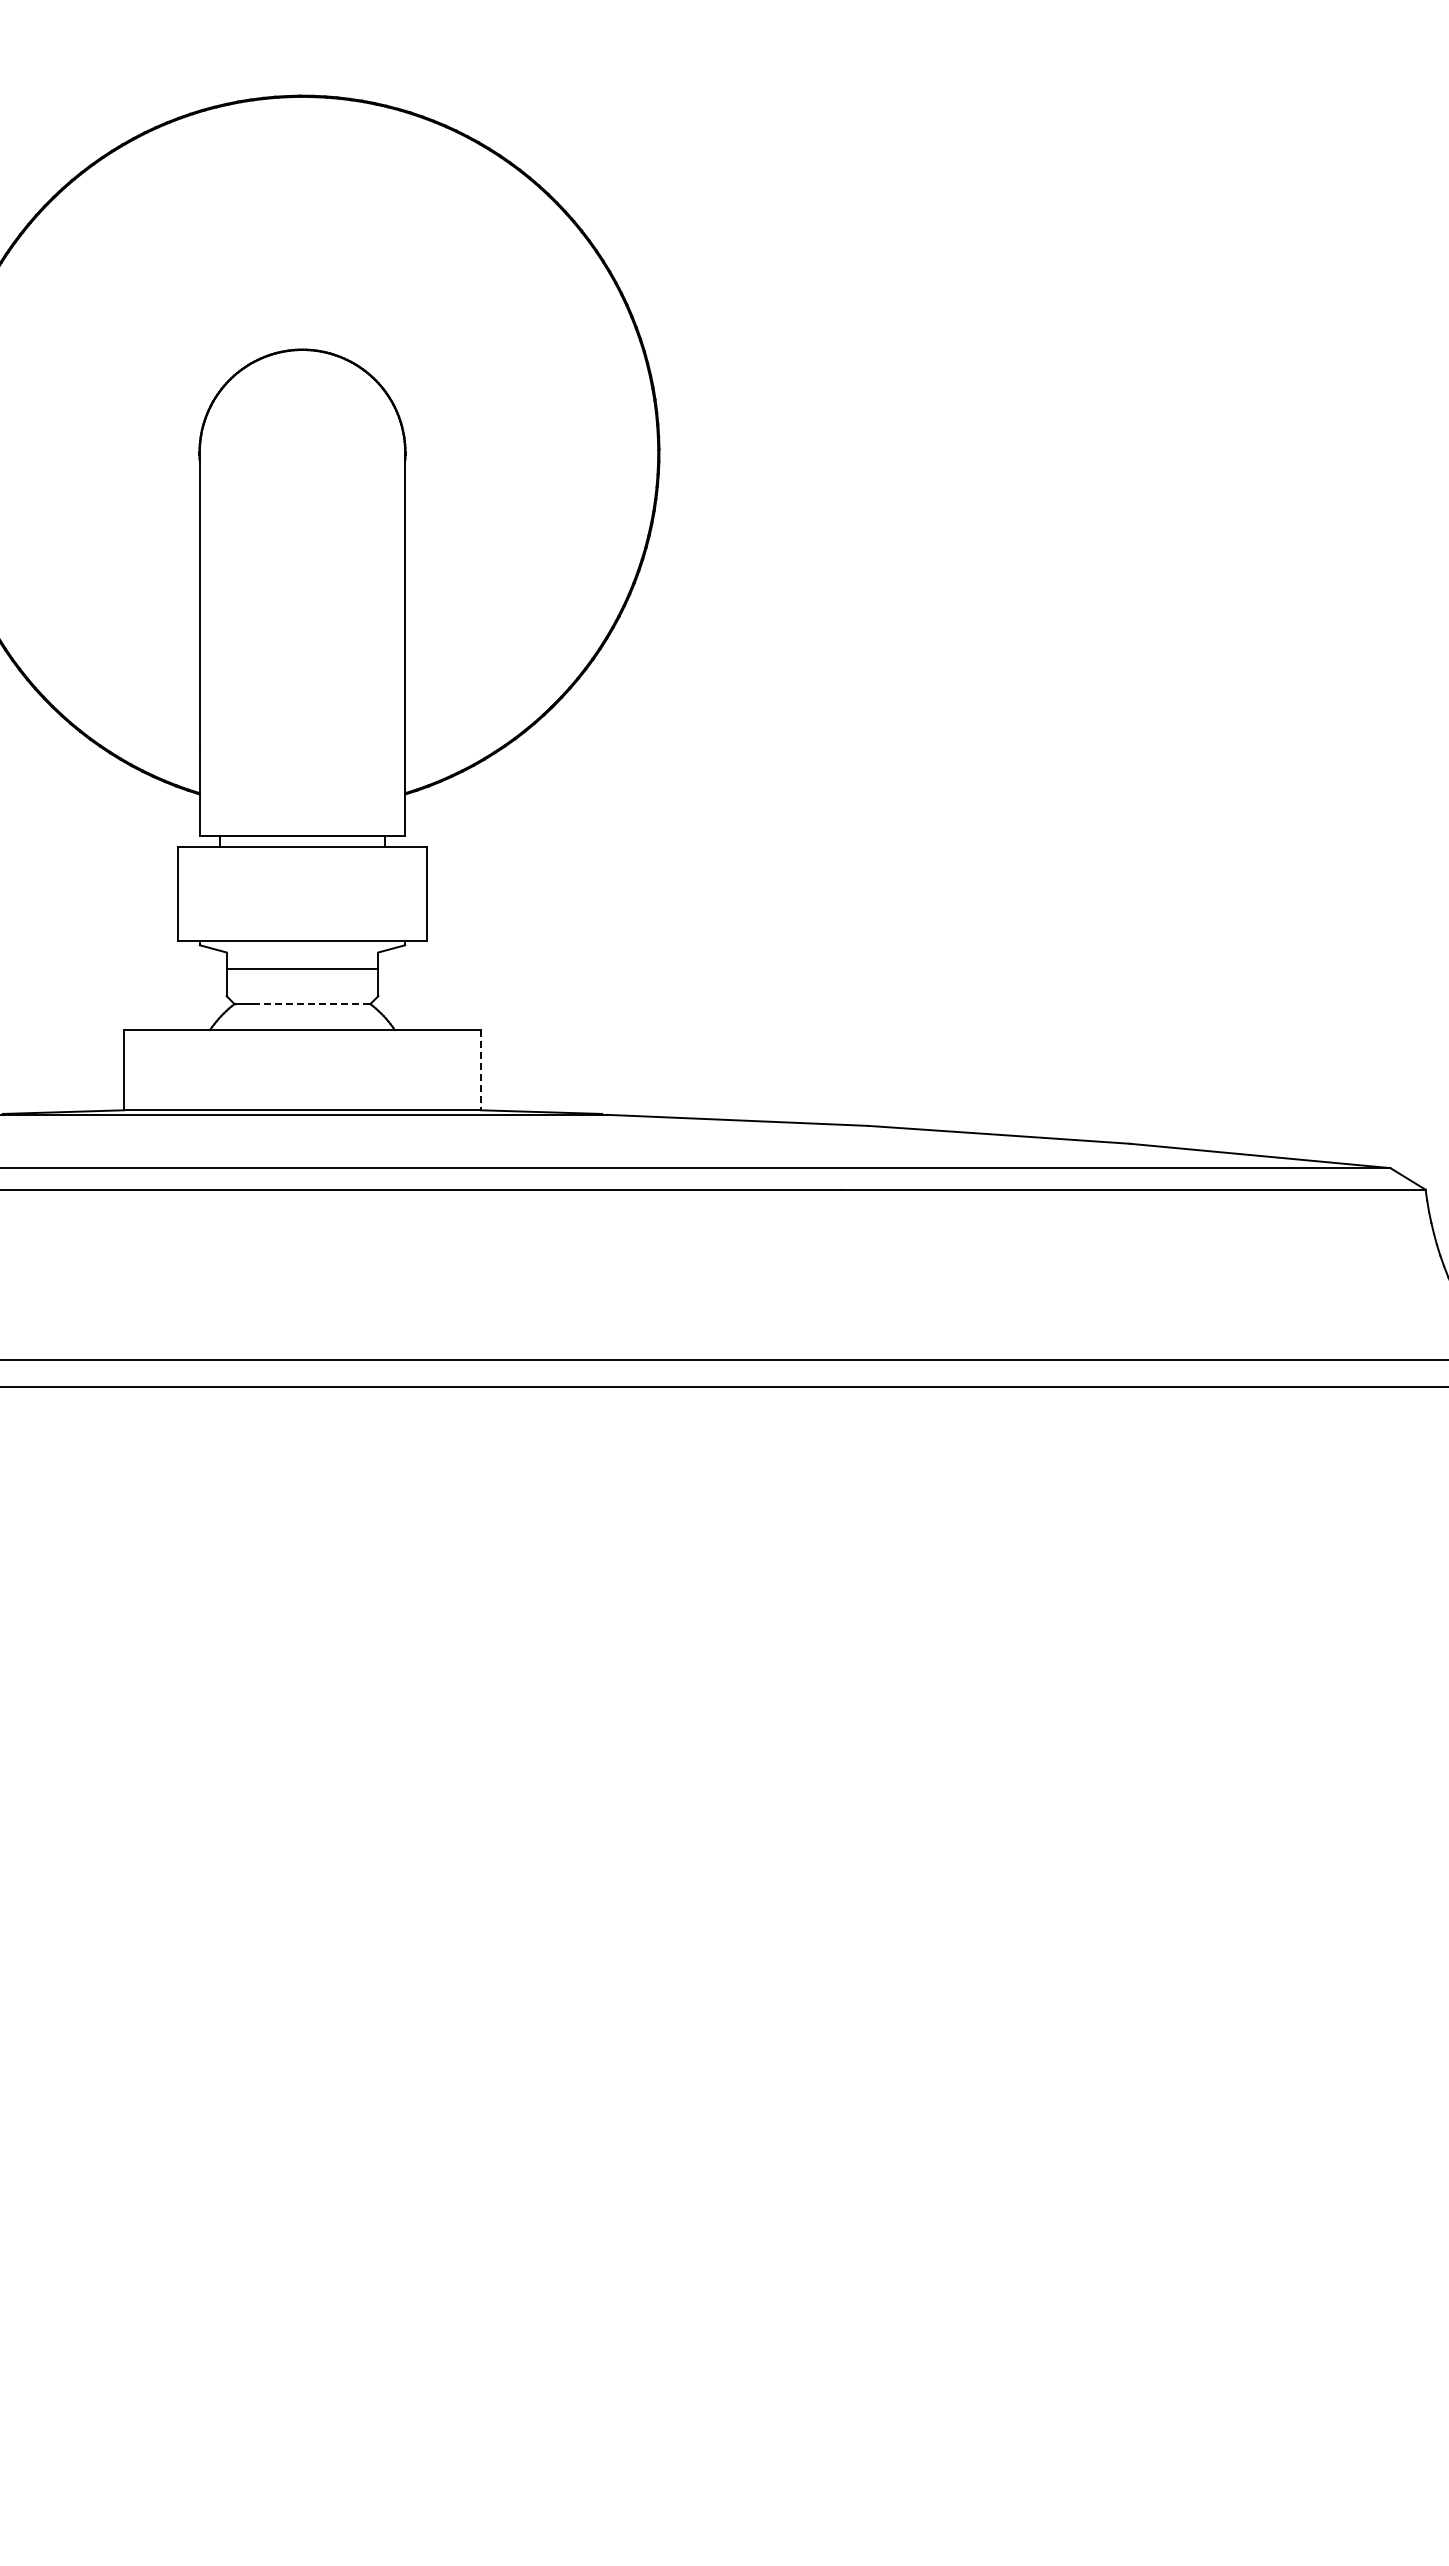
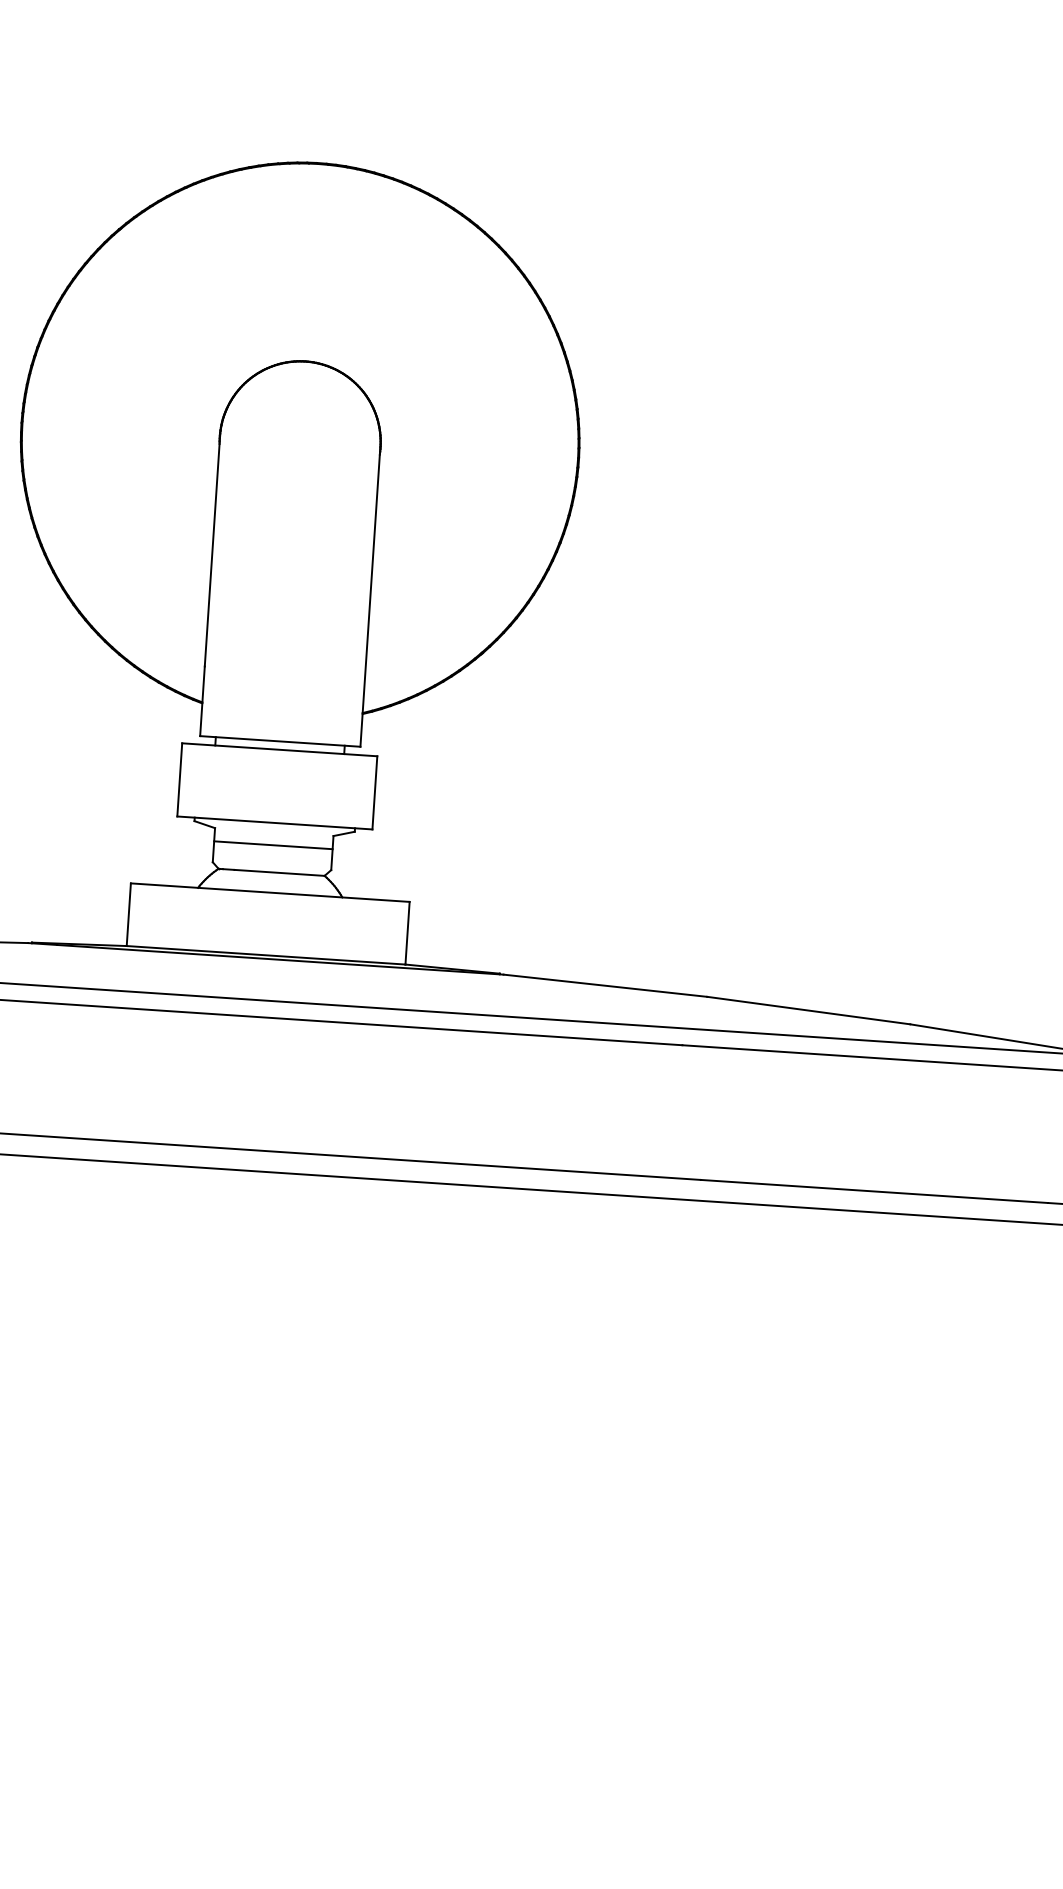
line: (312, 1004) -> (279, 873), dashed -> solid
line: (481, 1070) -> (407, 933), dashed -> solid

